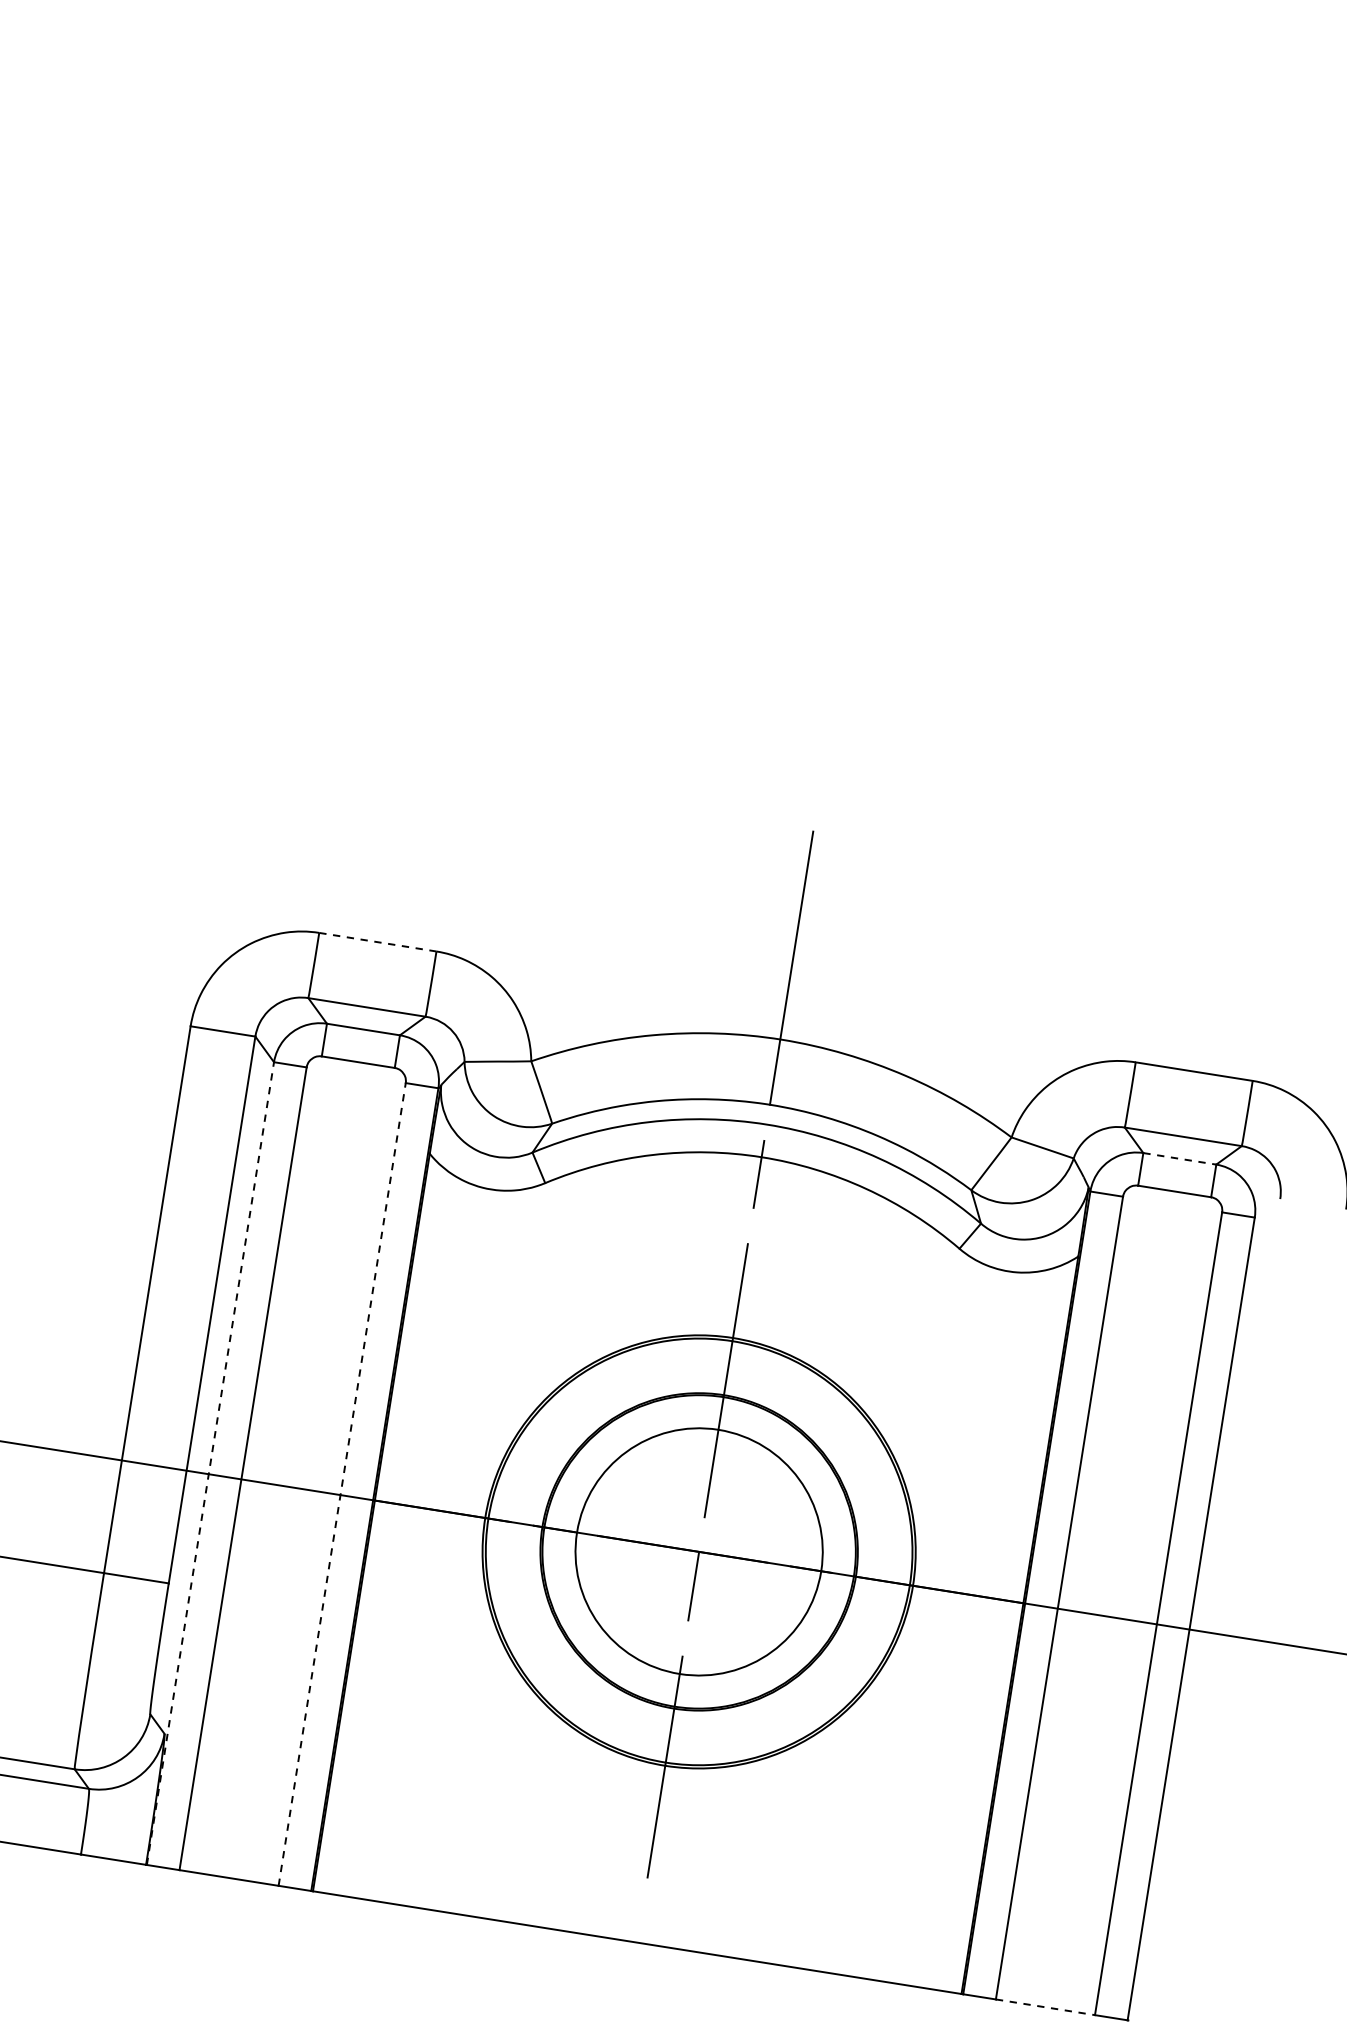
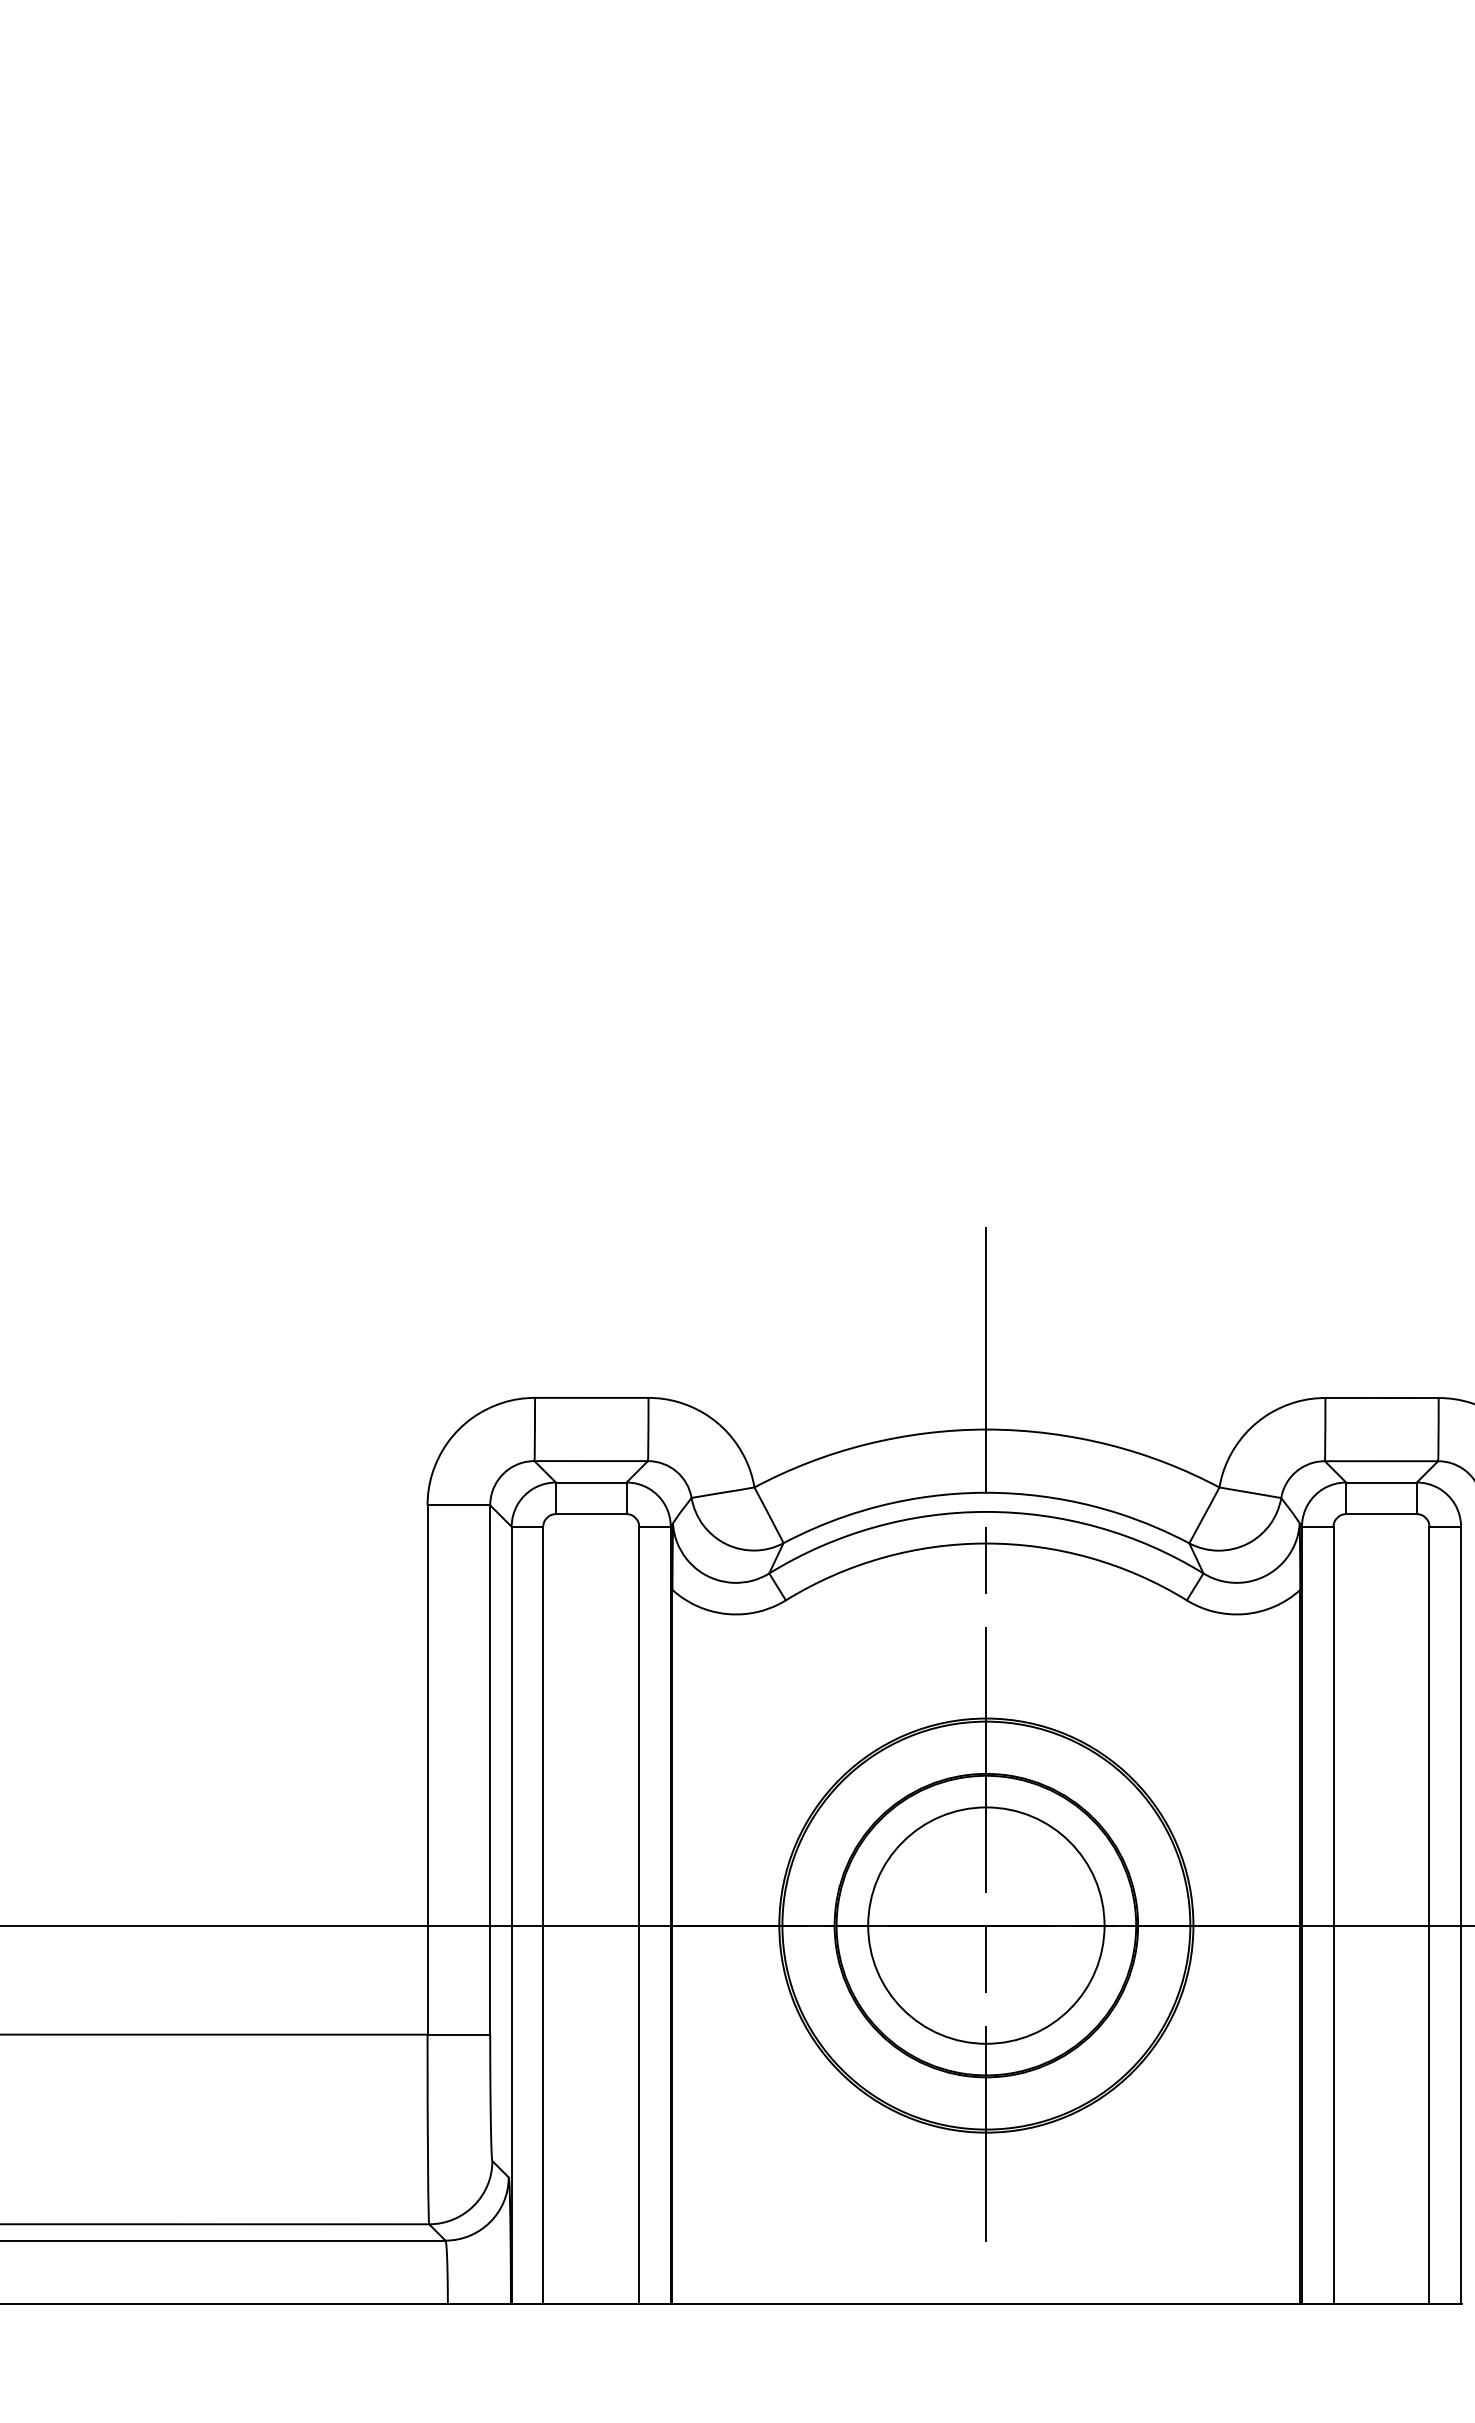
line: (377, 941) -> (591, 1397), dashed -> solid
line: (1180, 1158) -> (1382, 1482), dashed -> solid
line: (210, 1463) -> (511, 1915), dashed -> solid
line: (342, 1484) -> (639, 1915), dashed -> solid
line: (1045, 2006) -> (1381, 2303), dashed -> solid

